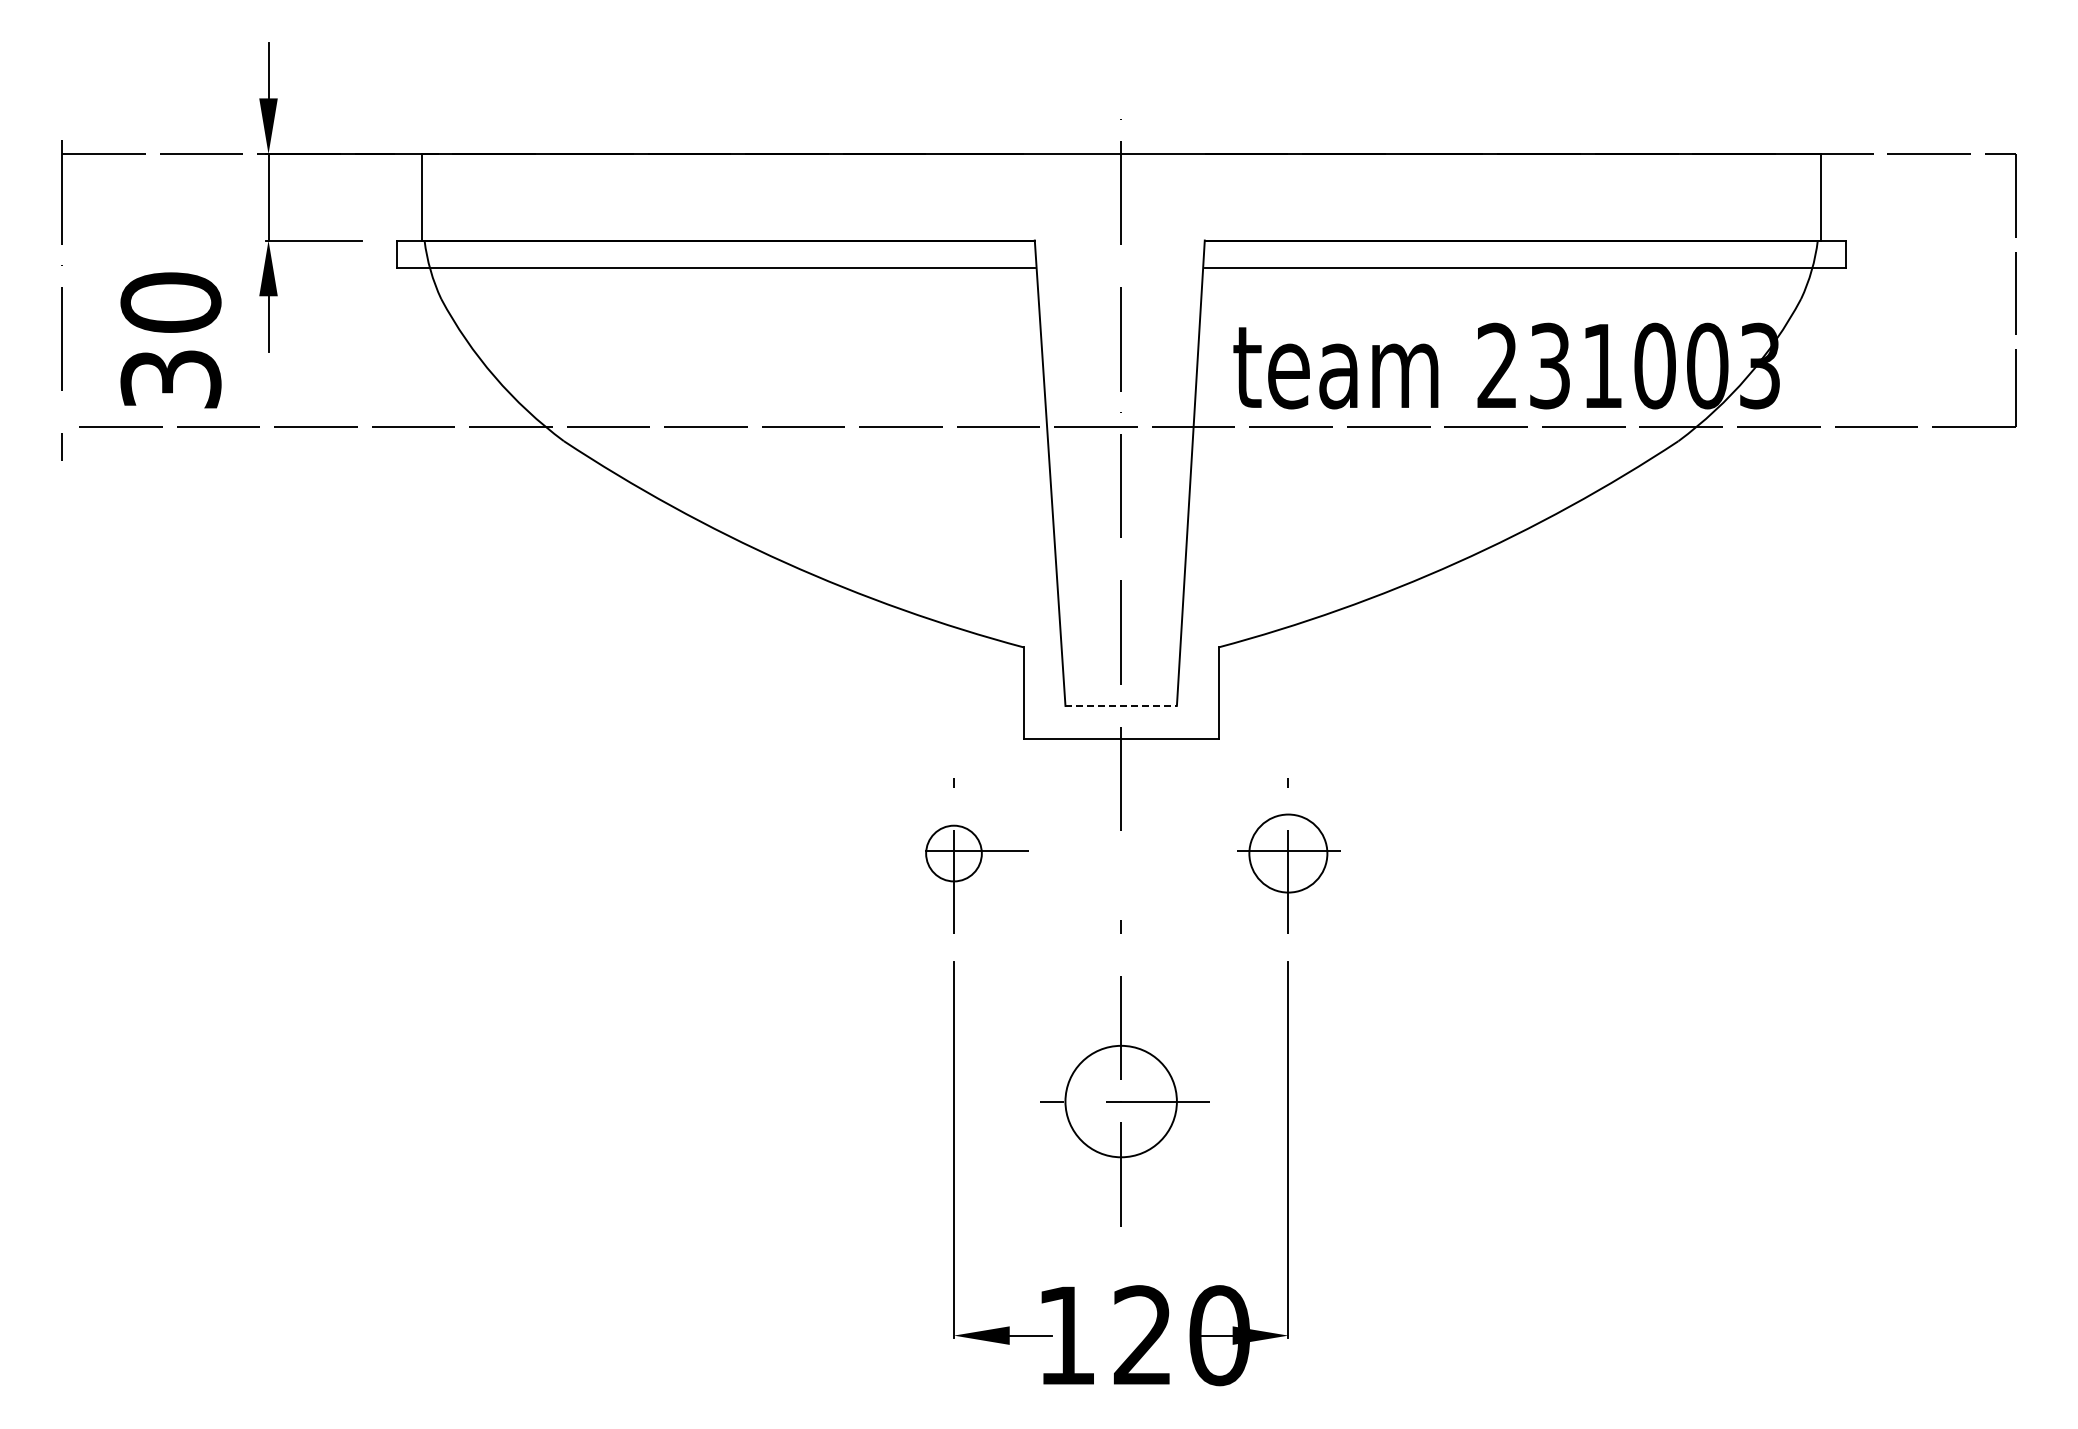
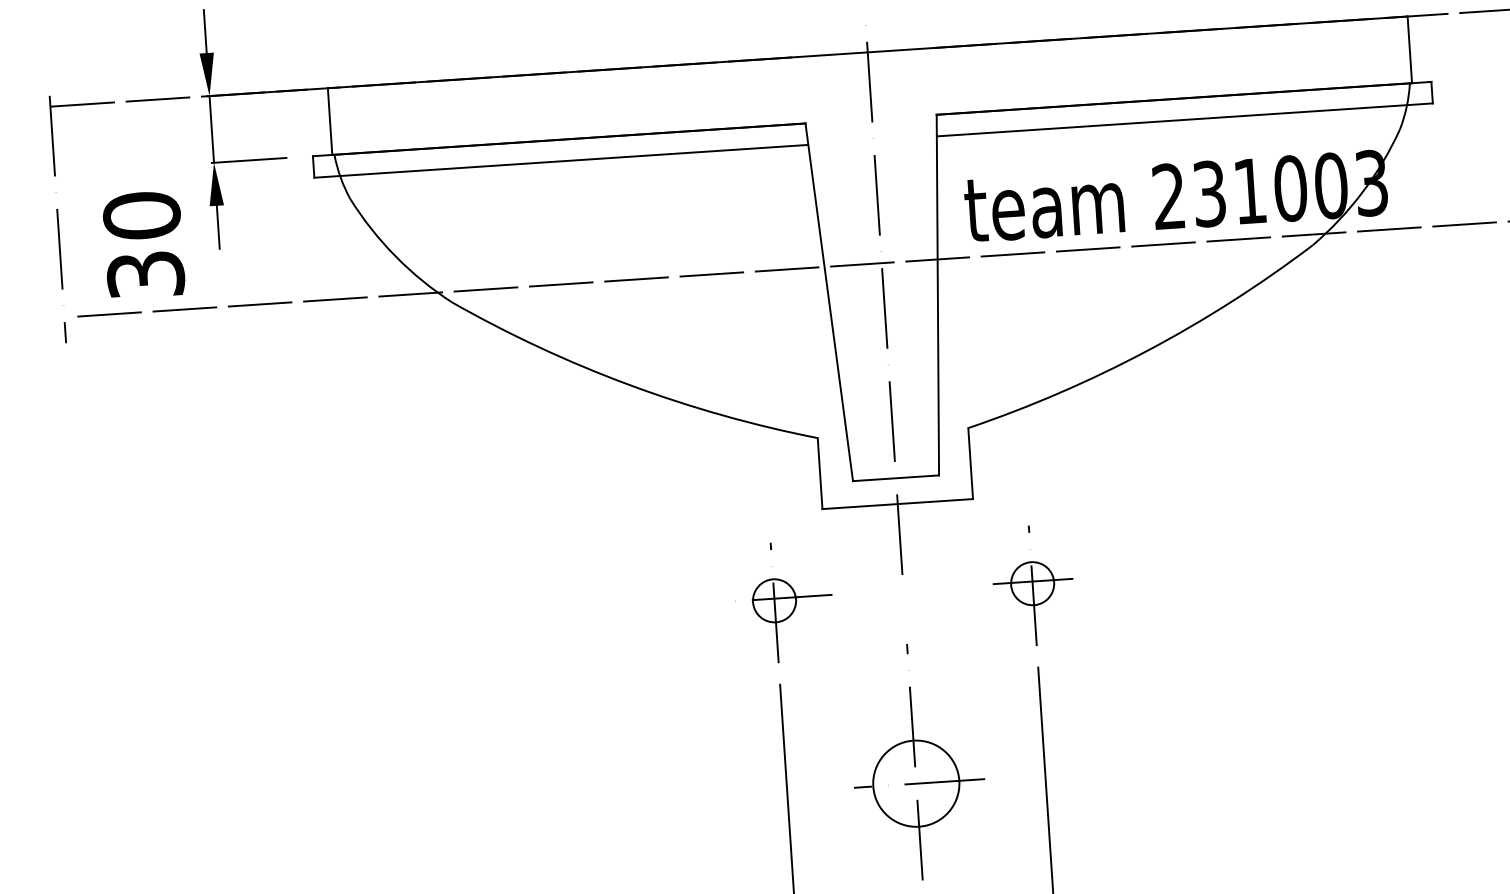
line: (1121, 705) -> (896, 477), dashed -> solid
circle: (1288, 853) -> (1032, 583), size x0.71

